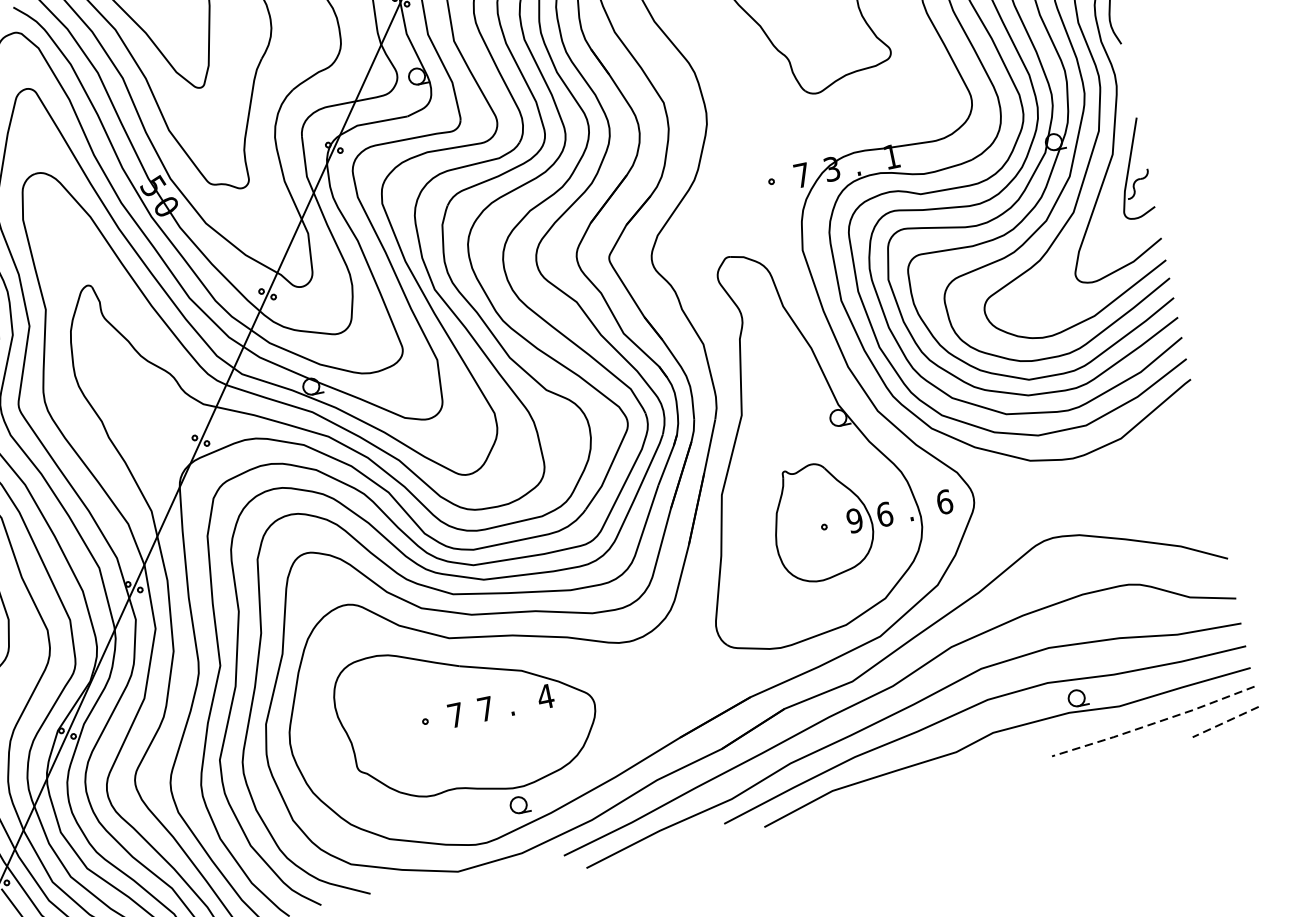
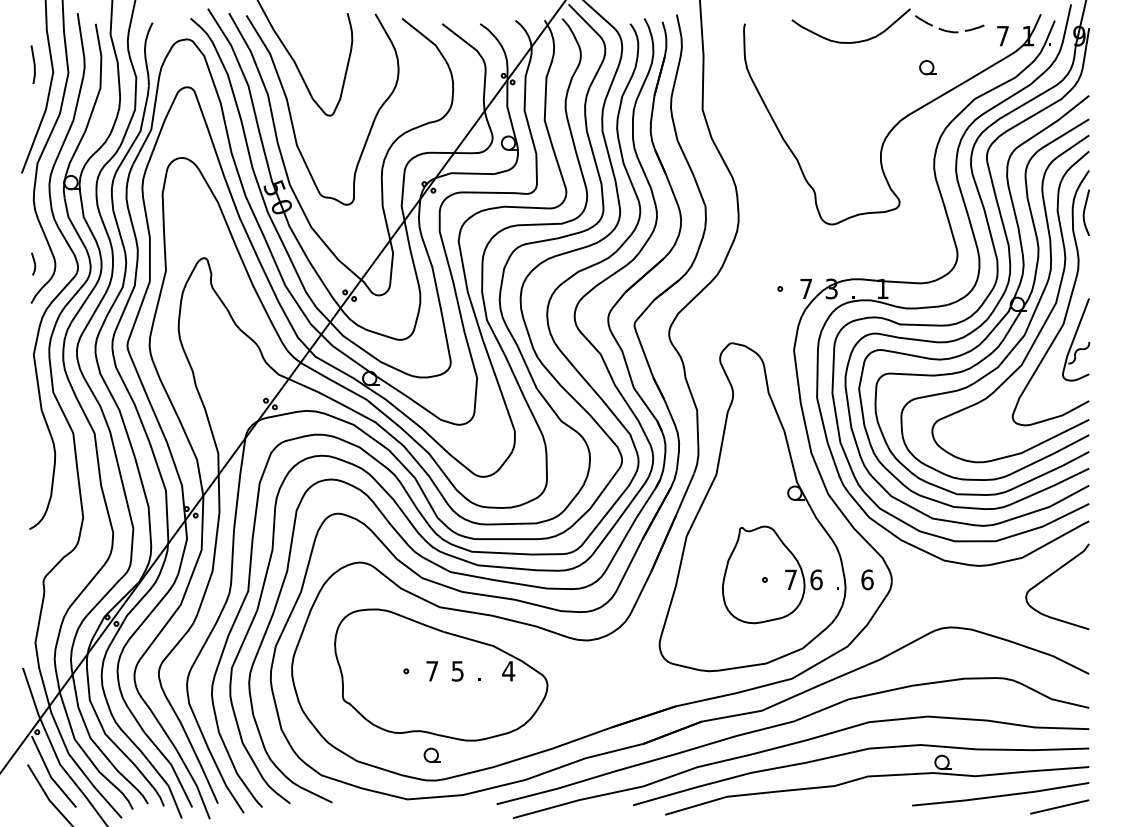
curve: (1158, 453) -> (1050, 576), added
text: (854, 520) -> (790, 579), 9 -> 7
text: (485, 709) -> (457, 671), 7 -> 5
line: (1154, 722) -> (1001, 795), dashed -> solid
line: (1225, 722) -> (1059, 807), dashed -> solid
part: (518, 804) -> (431, 754), moved

